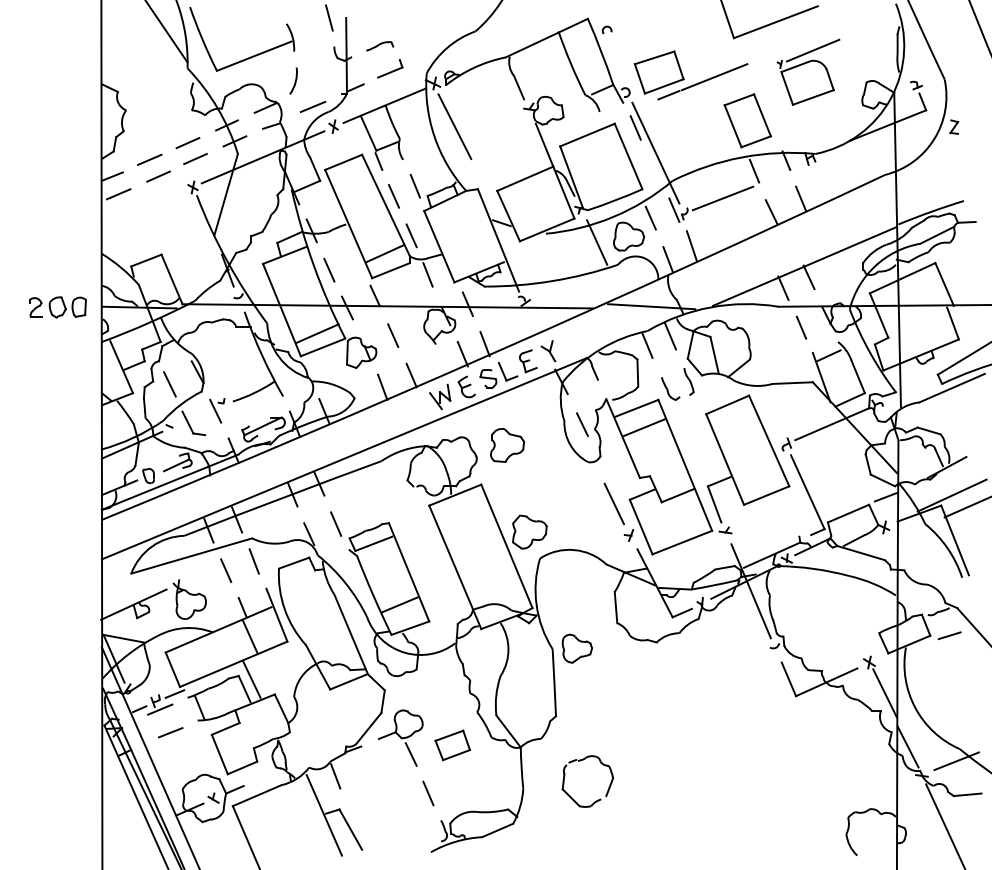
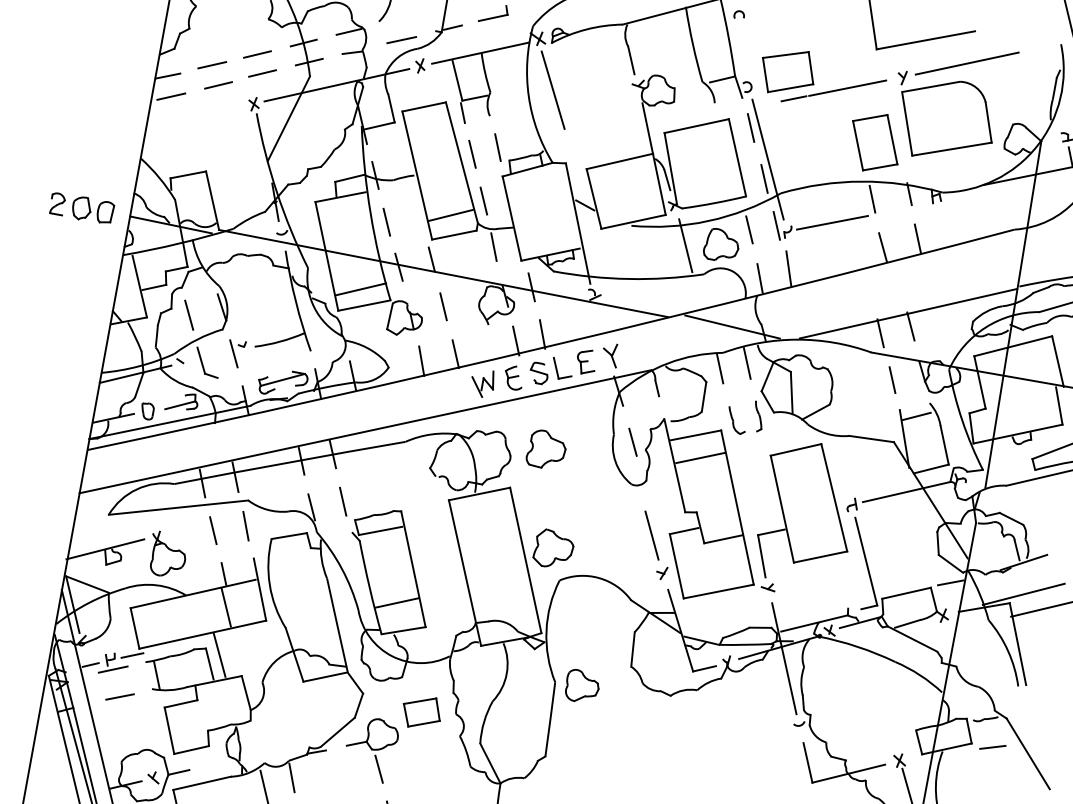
part: (808, 72) -> (951, 101), size x1.67
line: (655, 170) -> (764, 178), added
part: (452, 745) -> (421, 712), moved

